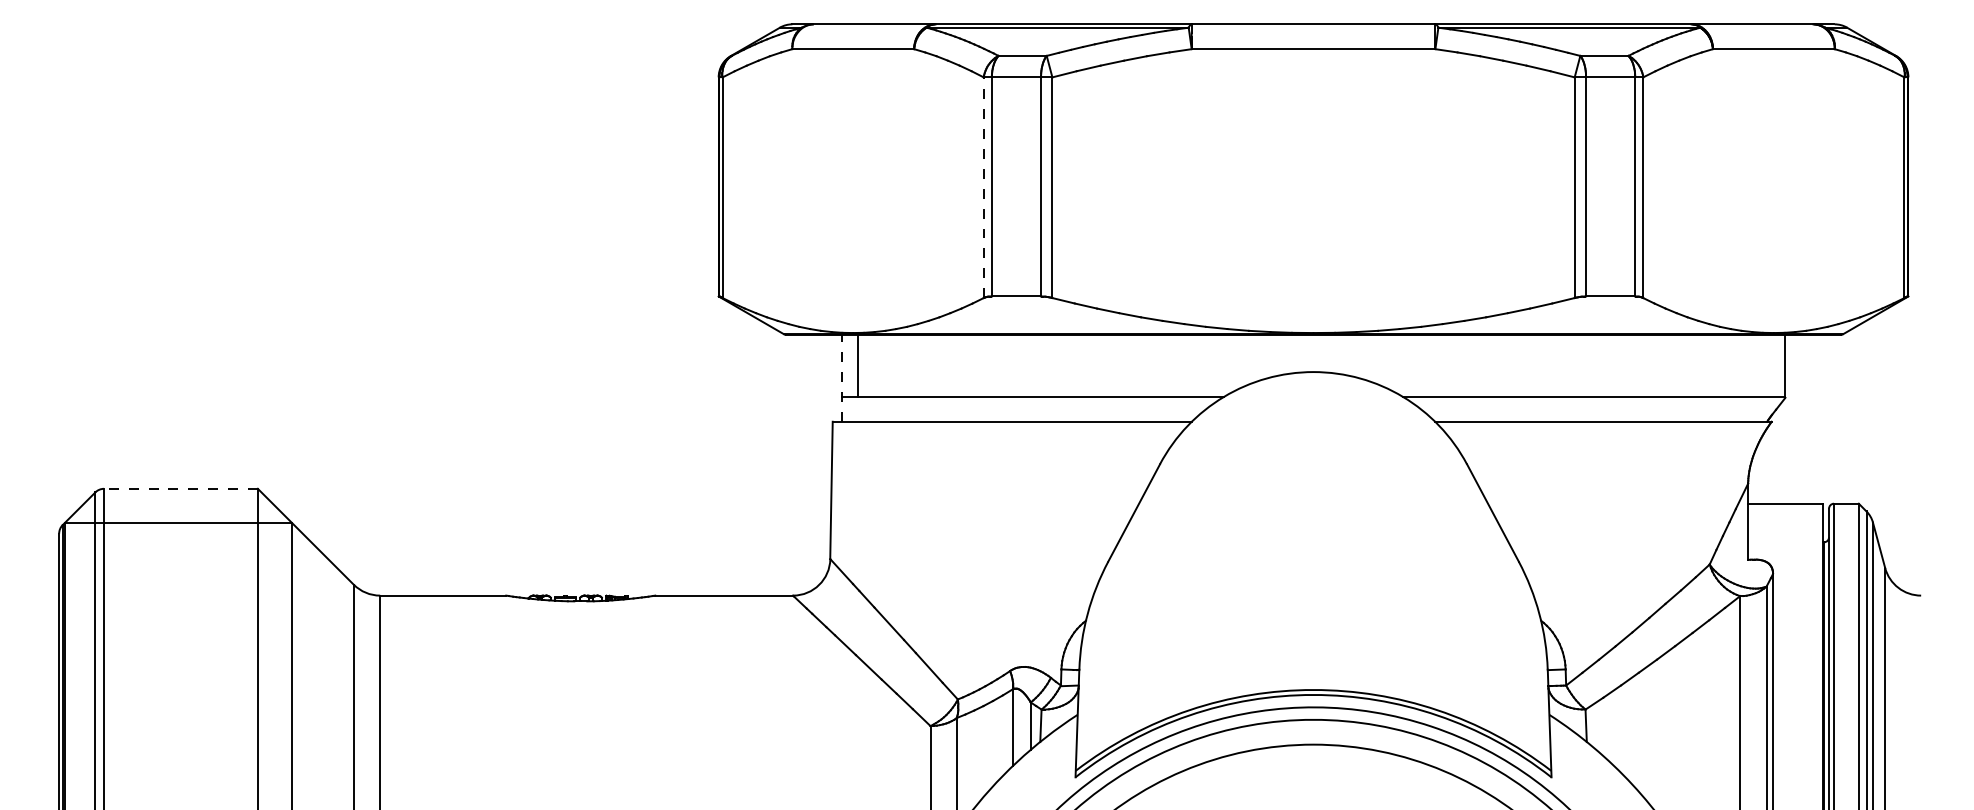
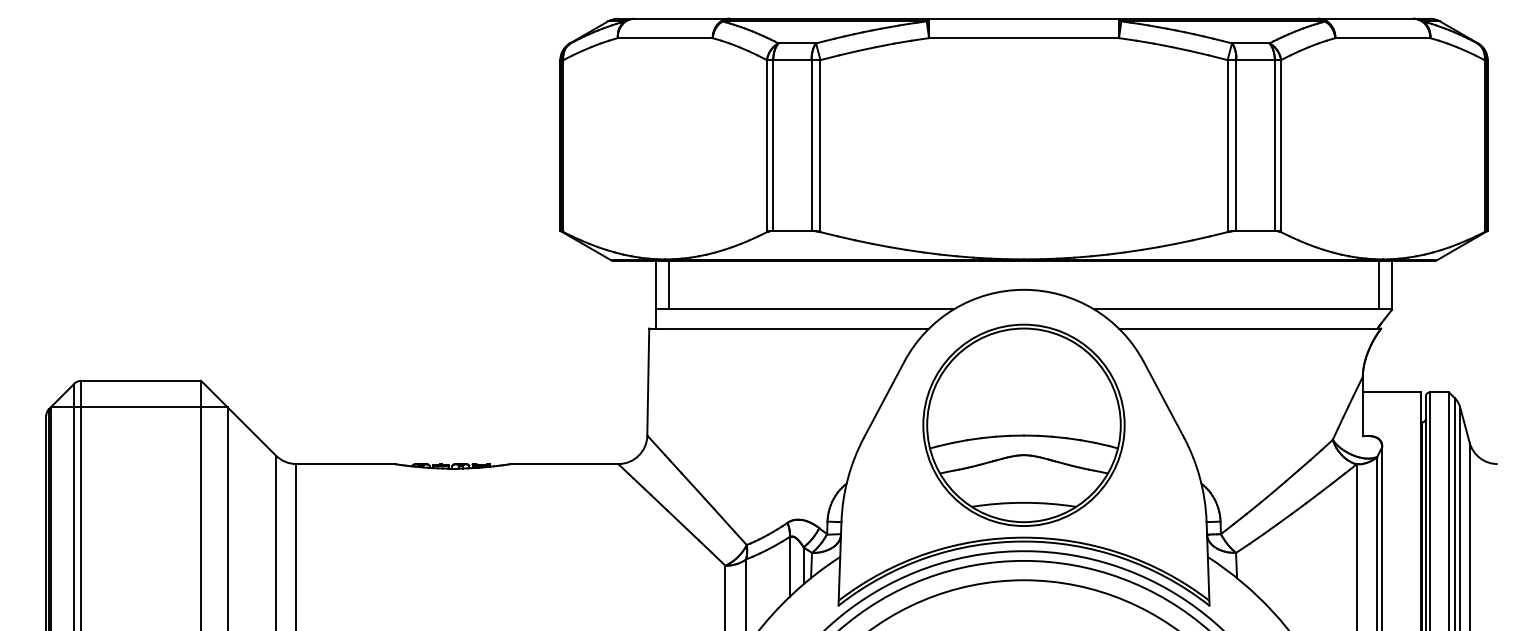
line: (983, 187) -> (766, 145), dashed -> solid
line: (1769, 365) -> (1379, 284), added
line: (841, 377) -> (656, 294), dashed -> solid
line: (180, 488) -> (140, 380), dashed -> solid
part: (1313, 545) -> (1024, 425), added

